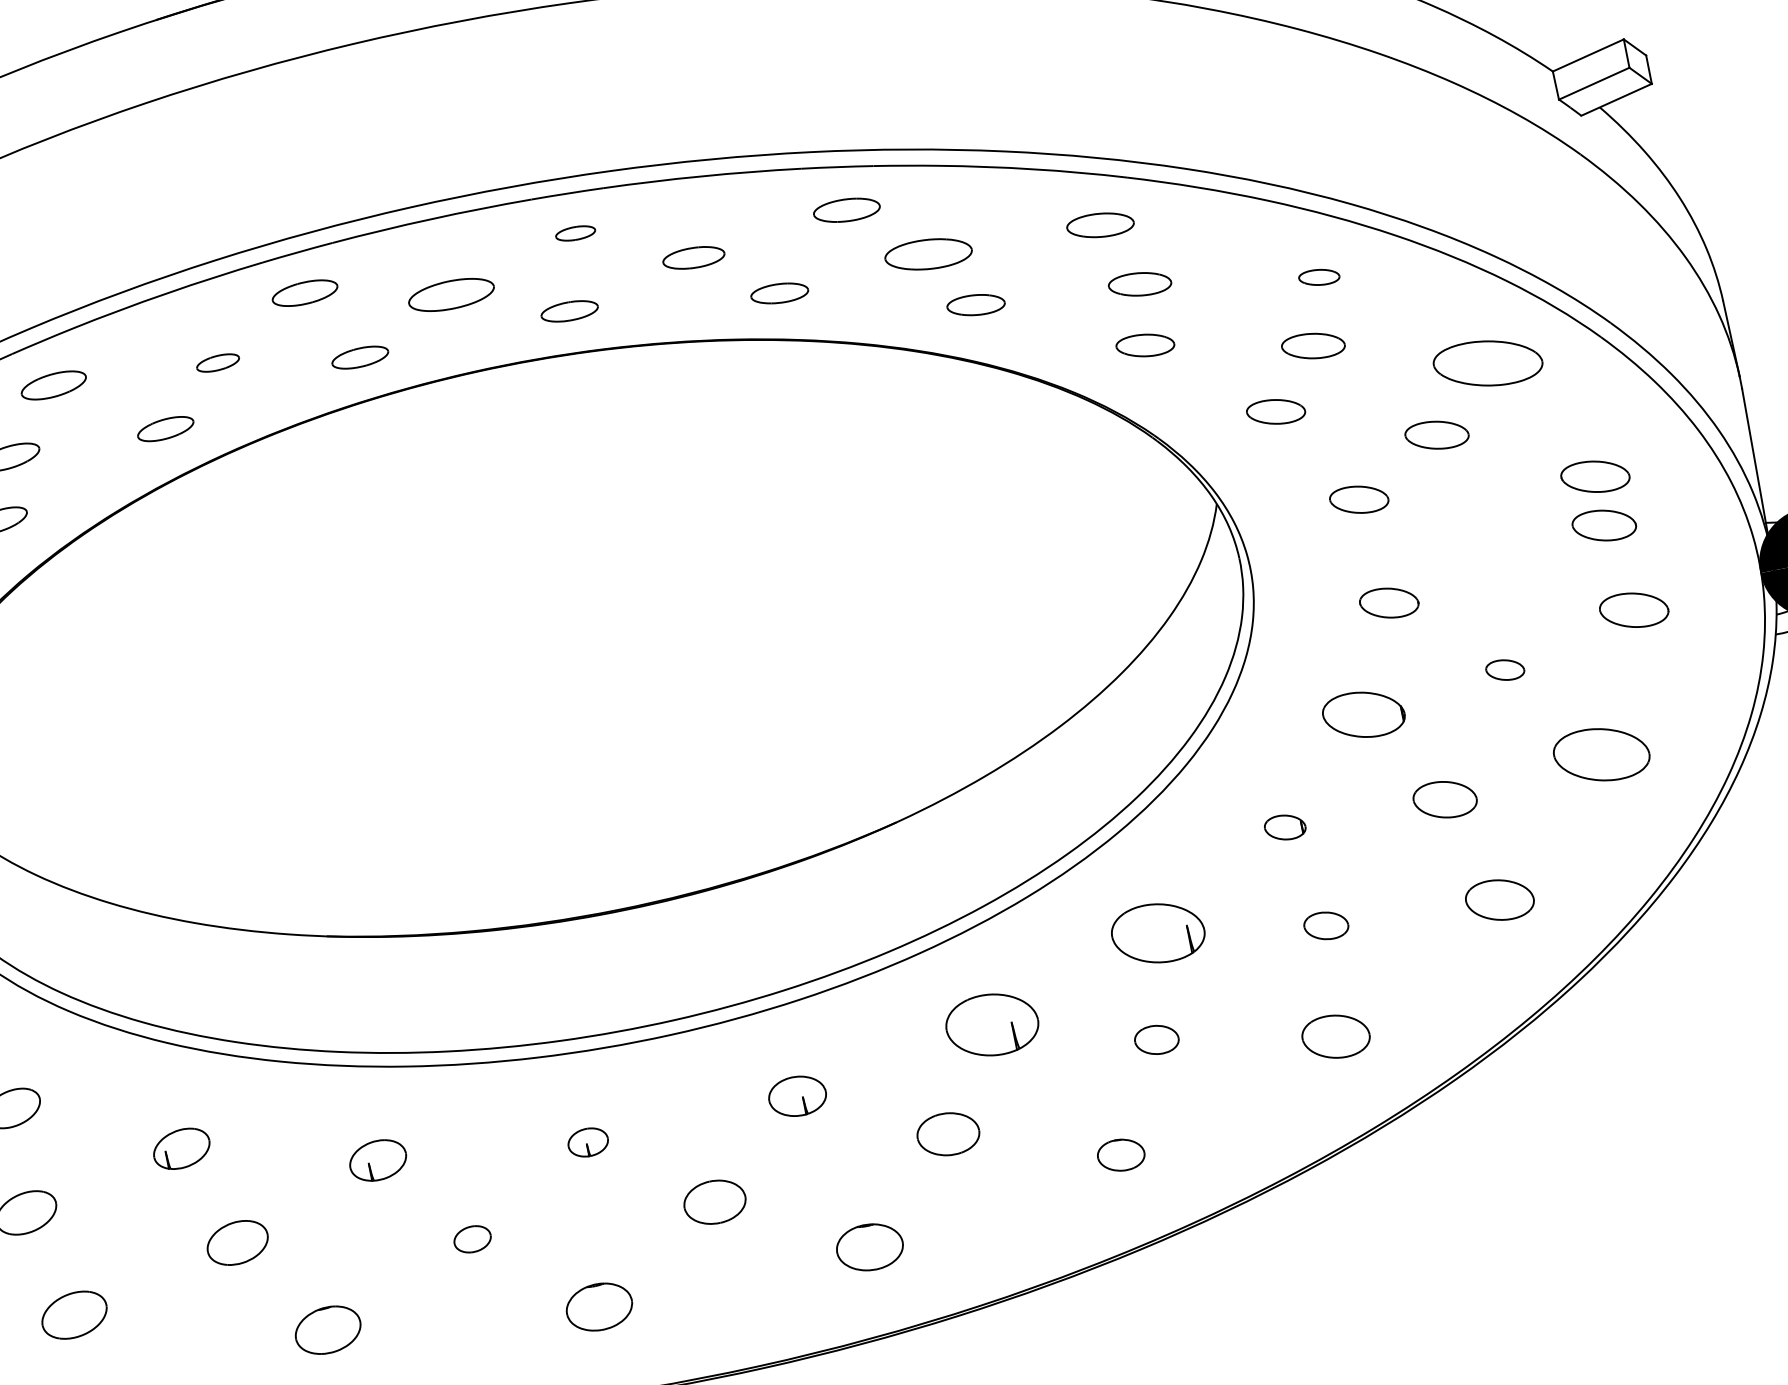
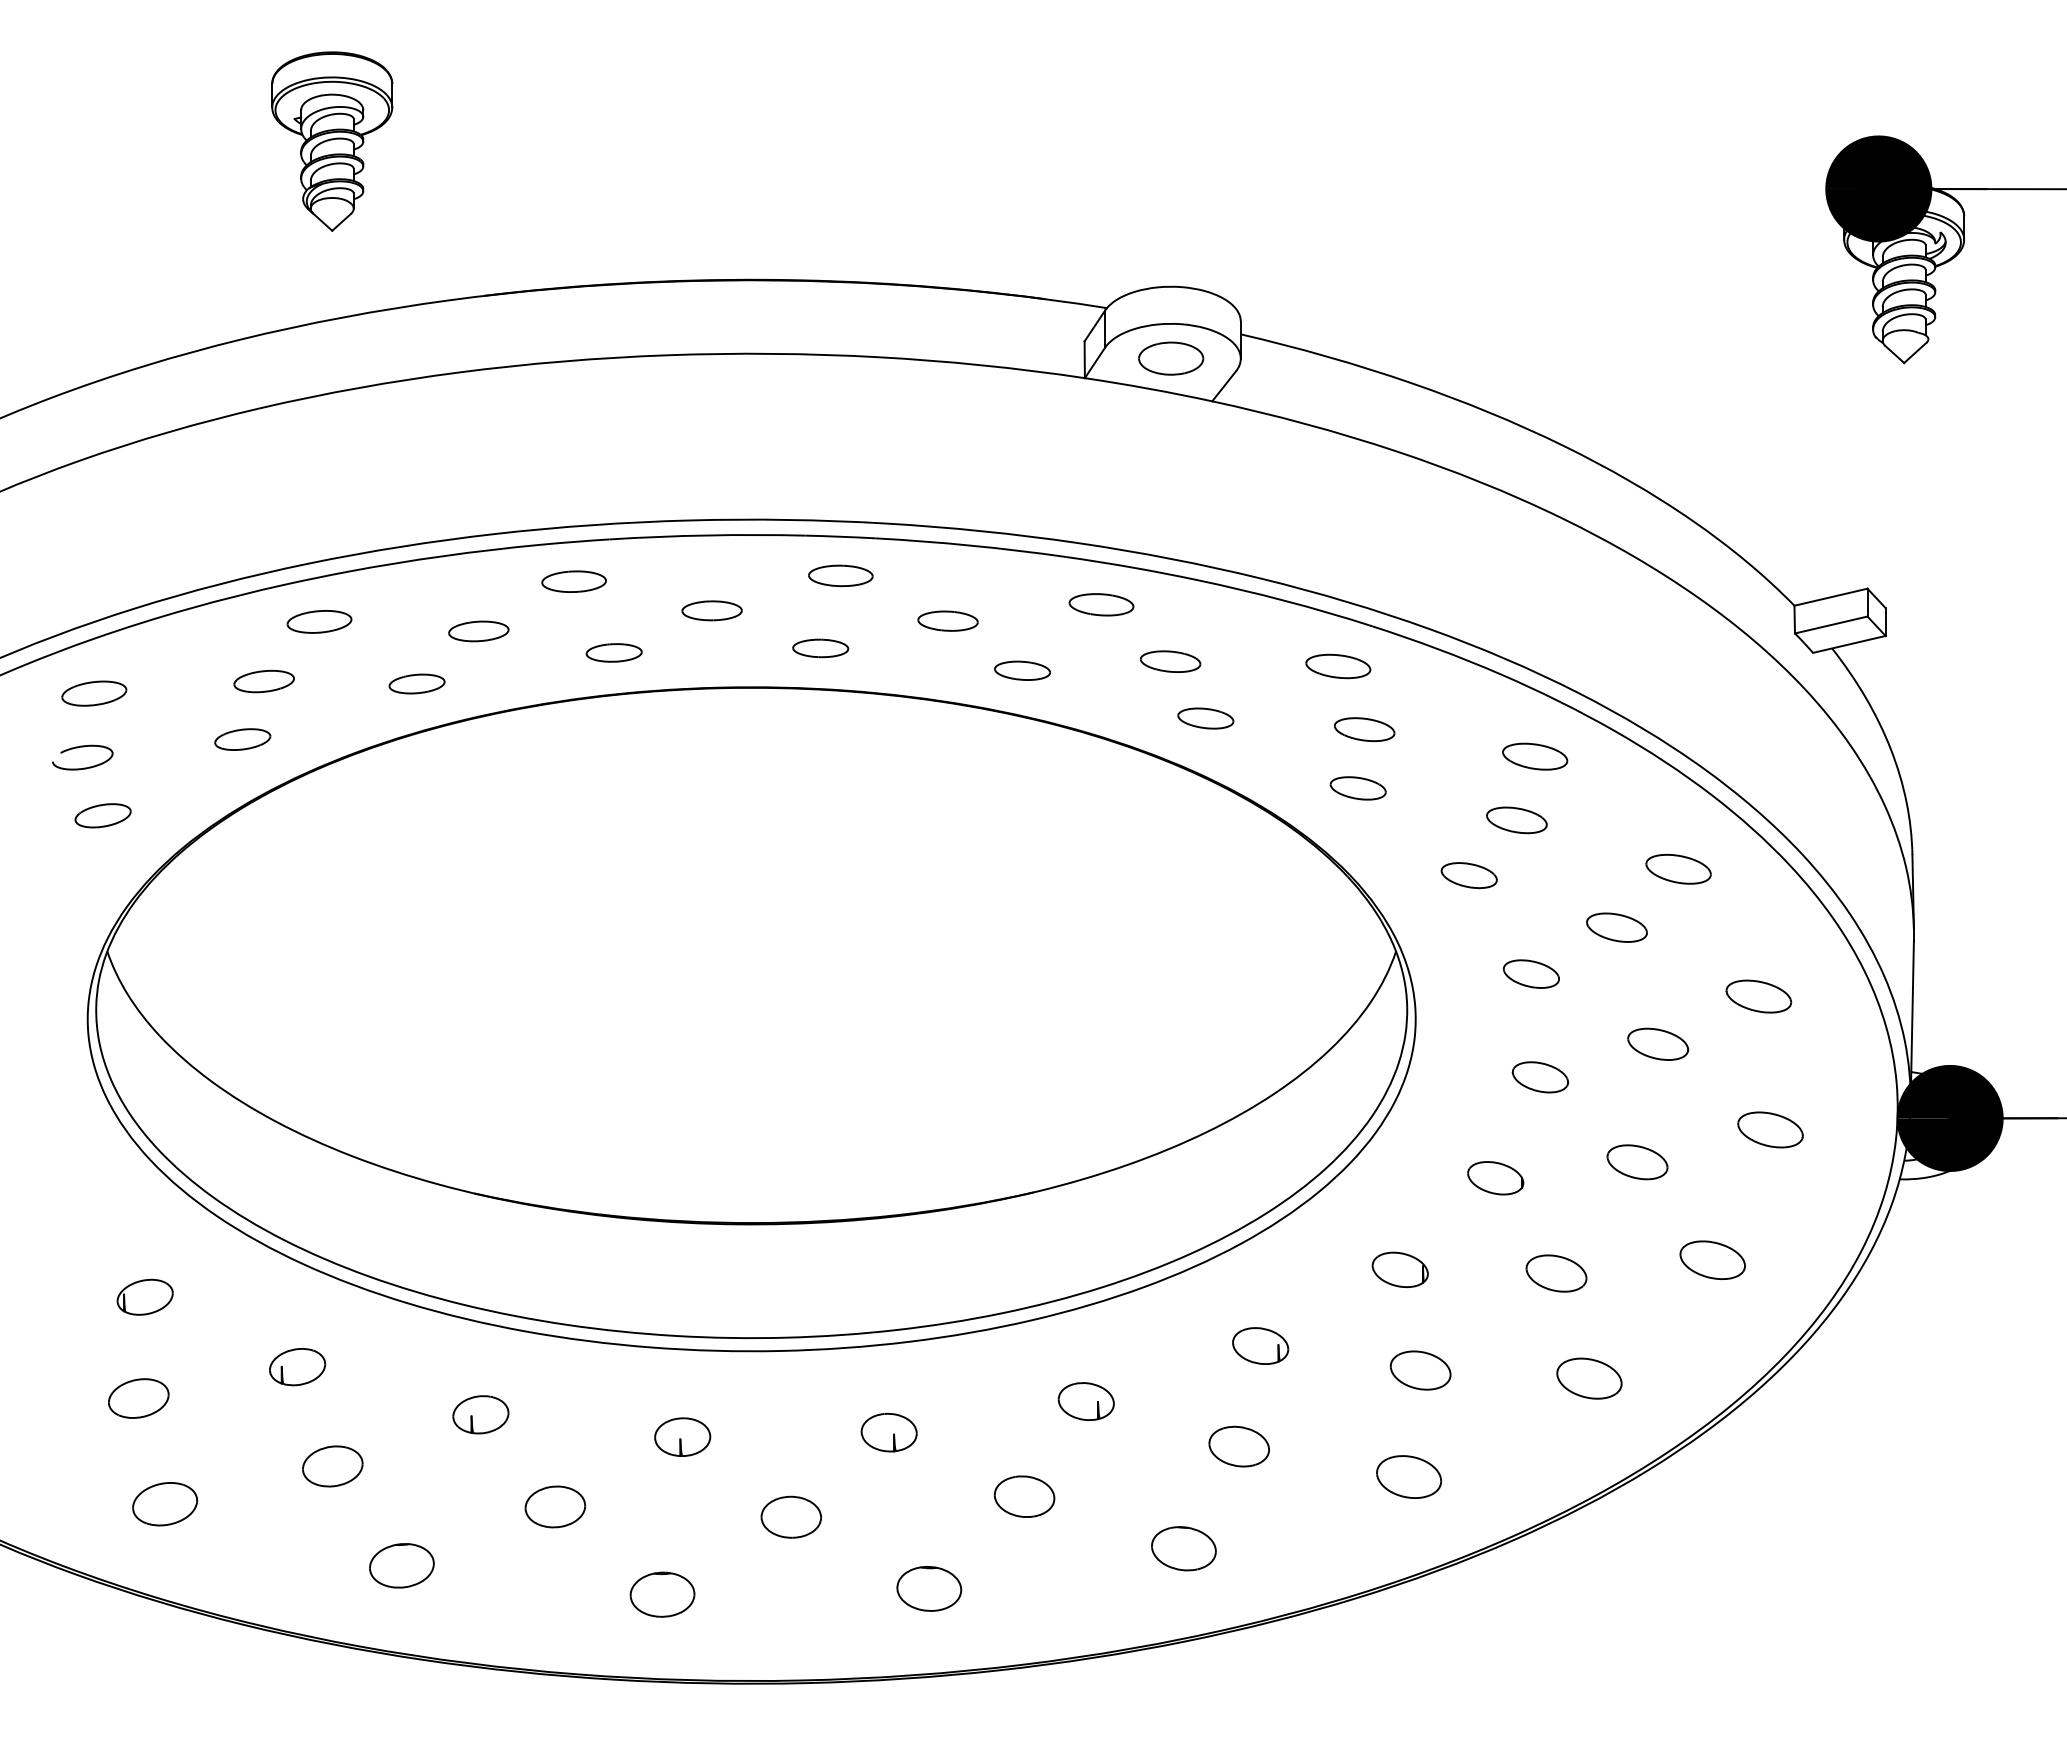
part: (575, 233) -> (840, 575), size x1.67
part: (928, 254) -> (1170, 661), size x0.71
part: (1319, 277) -> (1535, 756), size x1.67
part: (450, 294) -> (711, 610), size x0.71
part: (1487, 362) -> (1678, 868), size x0.62
part: (217, 363) -> (478, 631), size x1.43
part: (1604, 524) -> (1658, 1043), moved
part: (1505, 670) -> (1637, 1162), size x1.67
part: (1363, 715) -> (1495, 1178), size x0.71
part: (1601, 753) -> (1712, 1259), size x0.71
part: (1284, 827) -> (1399, 1269), size x1.43
part: (1326, 925) -> (1420, 1370), size x1.43
part: (1158, 932) -> (1260, 1345), size x0.62
part: (991, 1024) -> (1085, 1401), size x0.62
part: (1156, 1039) -> (1238, 1446), size x1.43
part: (587, 1141) -> (682, 1436), size x1.43
part: (1120, 1154) -> (1183, 1548), size x1.43
part: (472, 1238) -> (555, 1506), size x1.67

